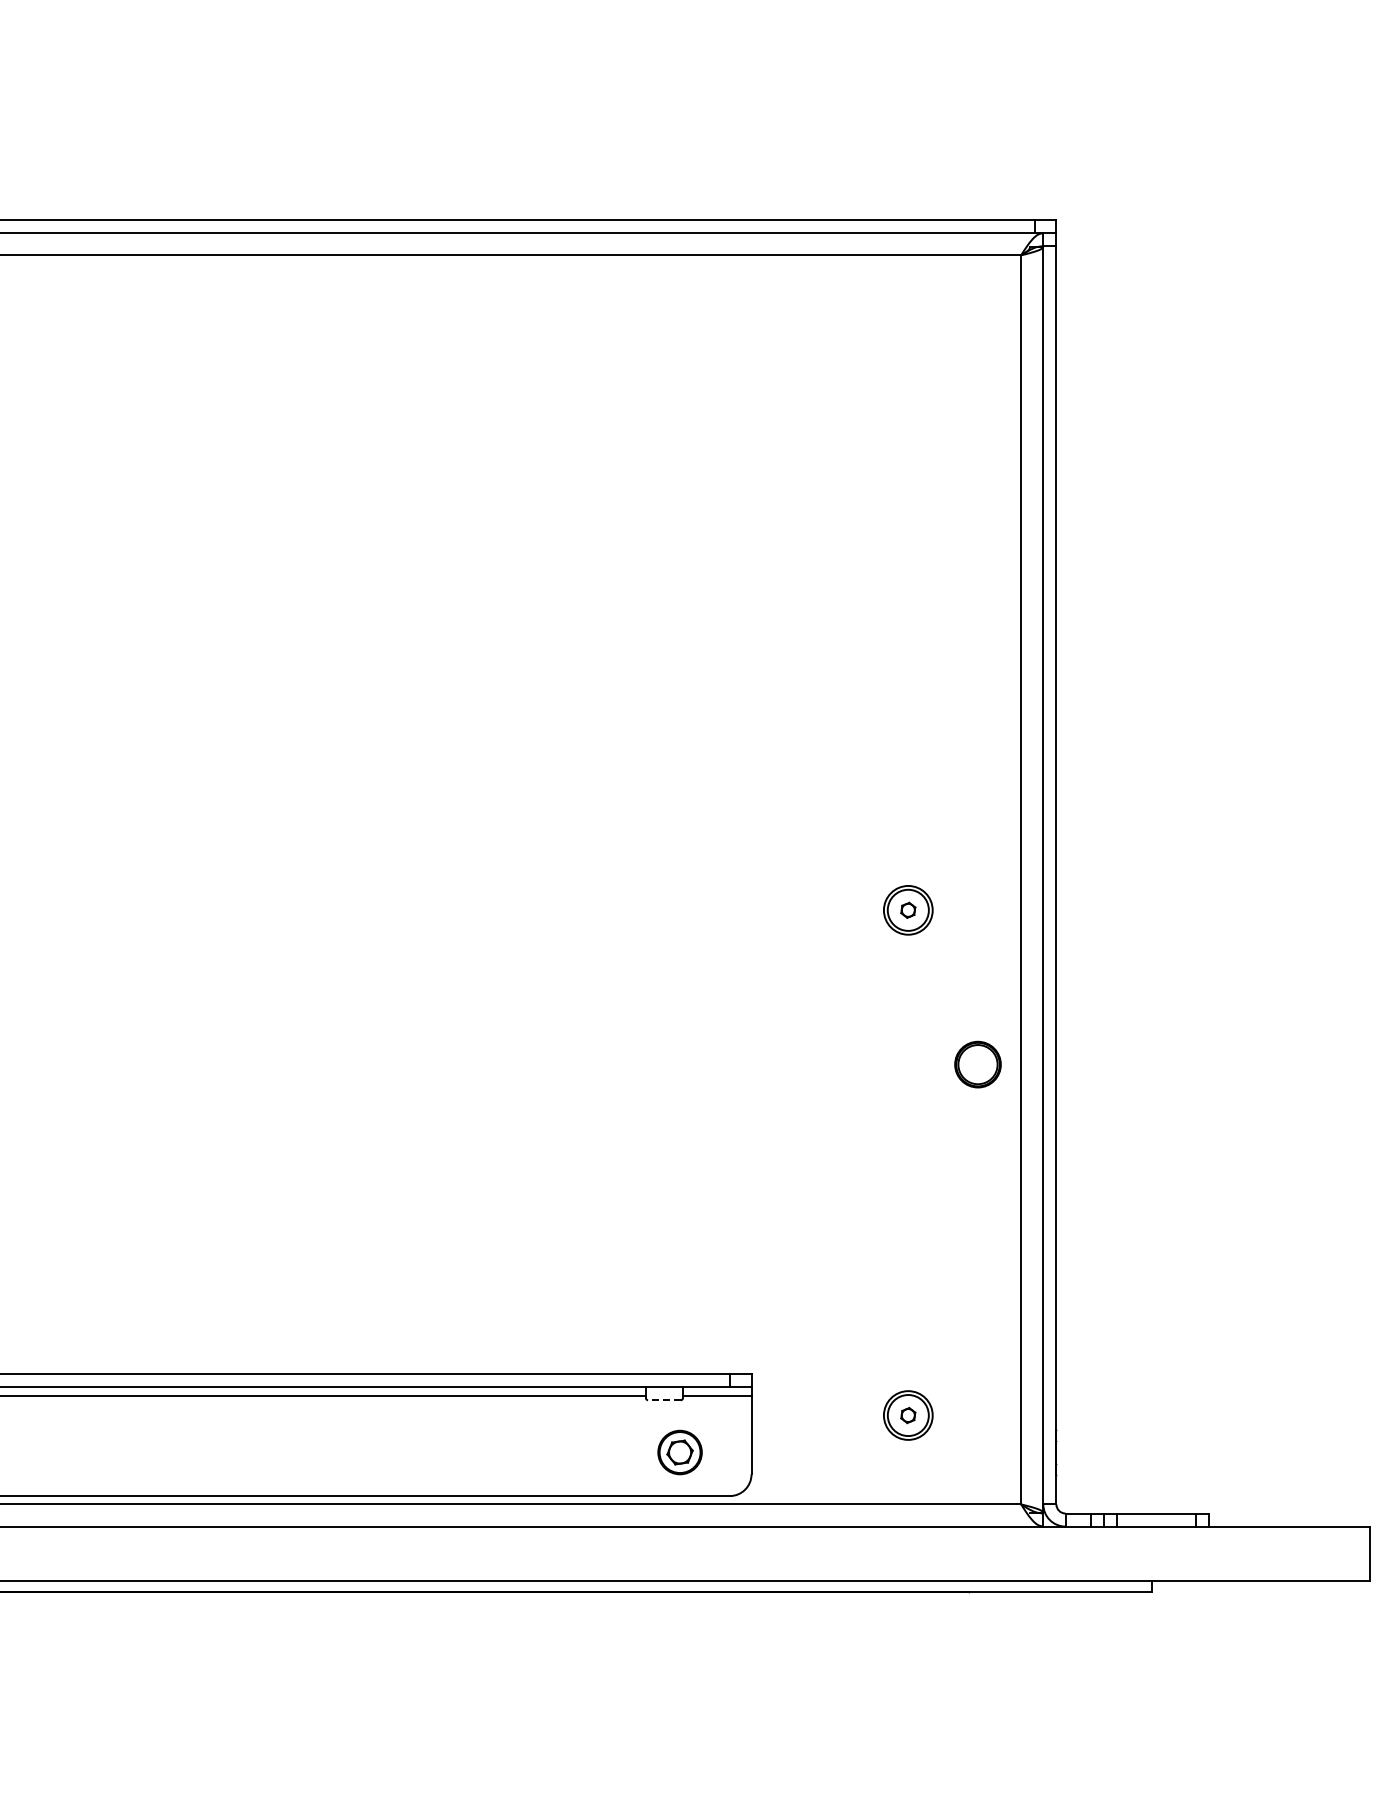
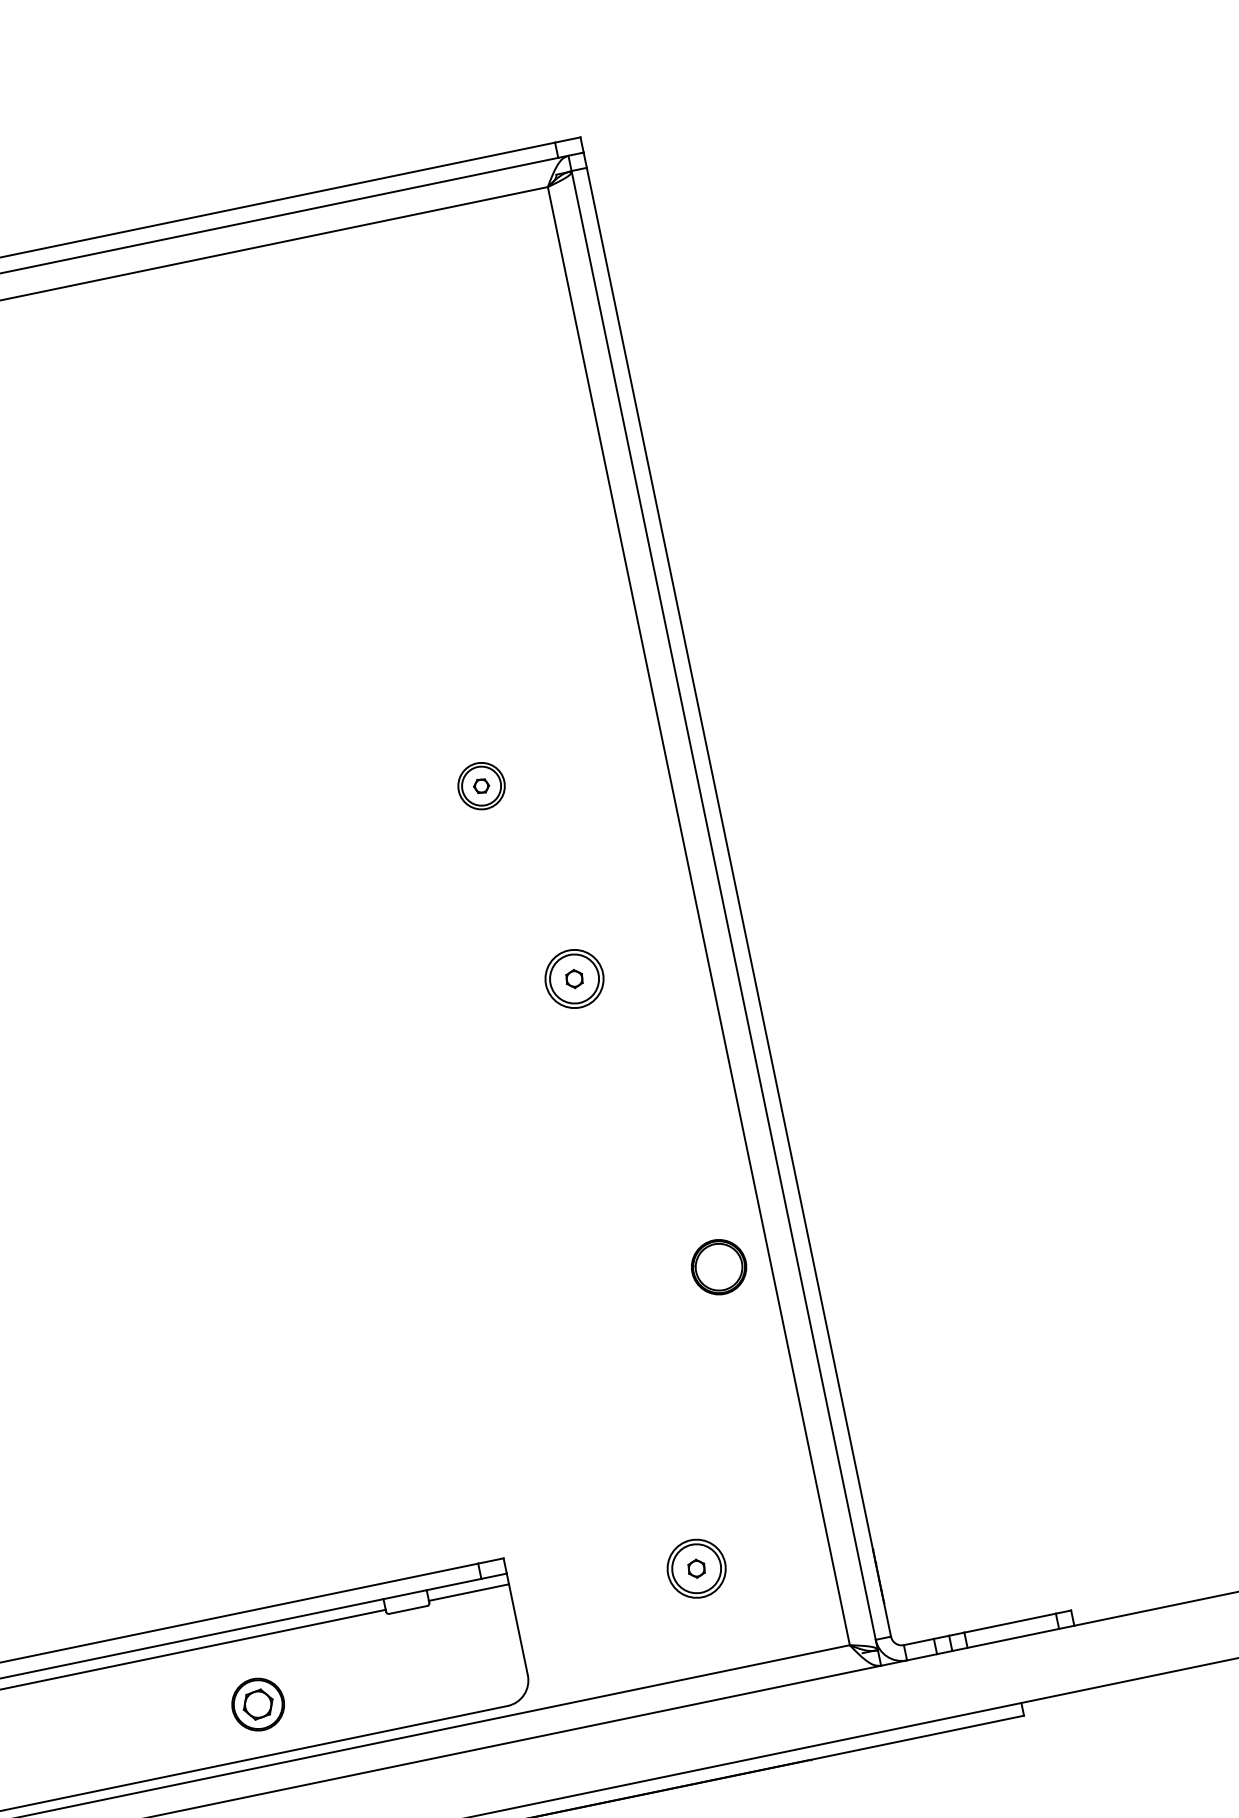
part: (864, 735) -> (481, 785), added
part: (977, 1064) -> (718, 1267), moved
line: (663, 1400) -> (407, 1610), dashed -> solid
part: (679, 1452) -> (257, 1704), moved

